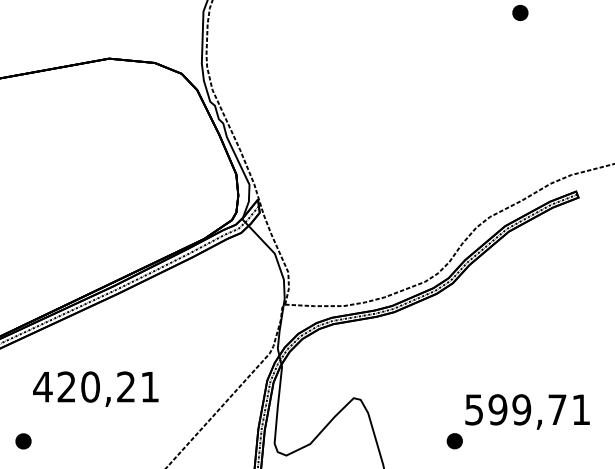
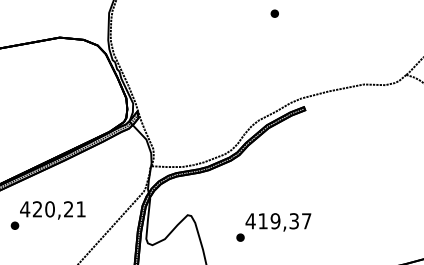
text: (527, 410) -> (278, 221), 599,71 -> 419,37
part: (22, 440) -> (14, 225), moved

